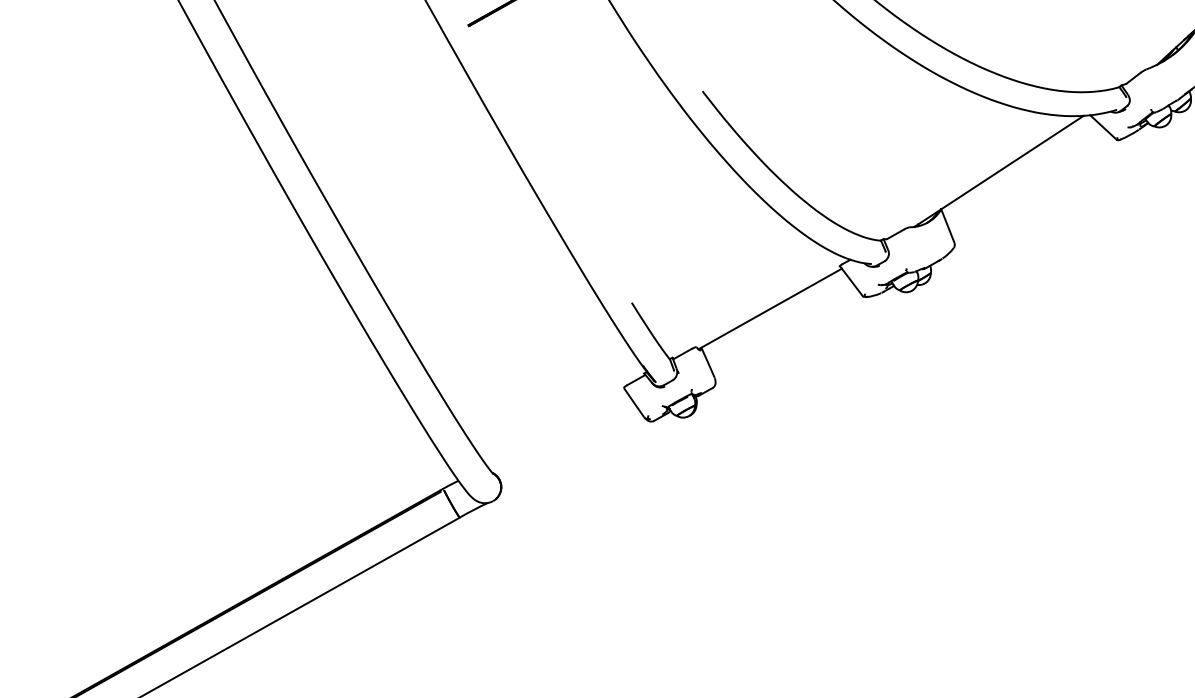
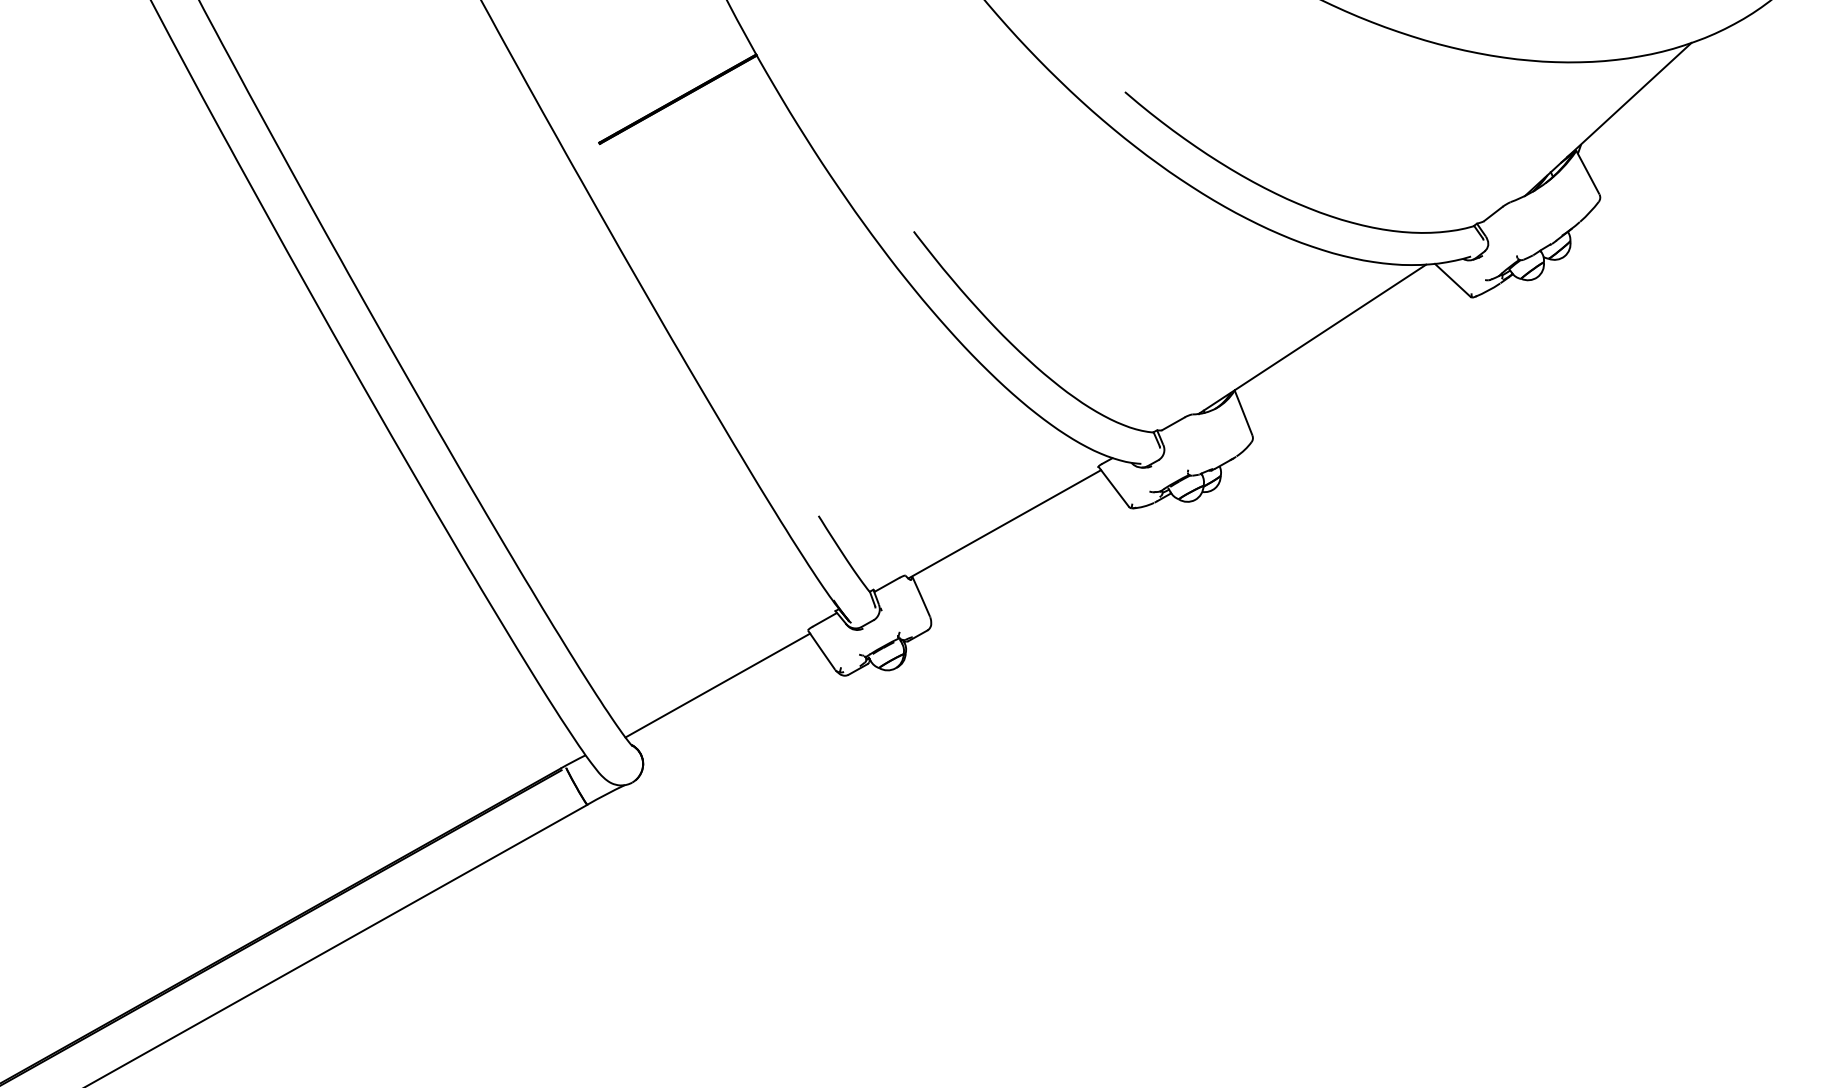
line: (556, 428) -> (717, 685), added

